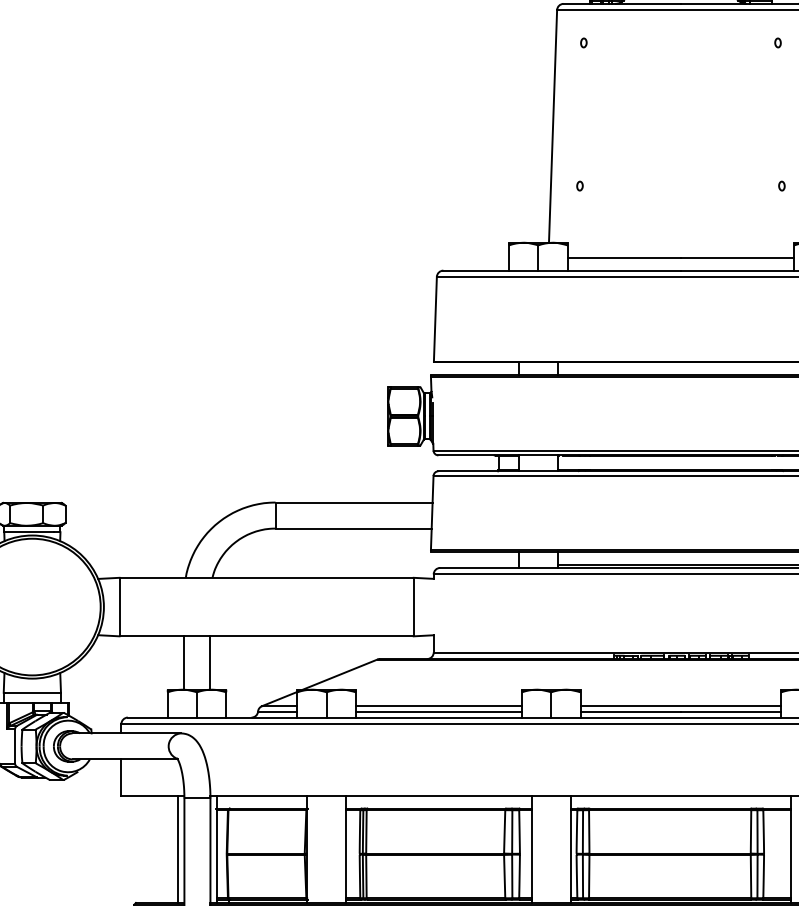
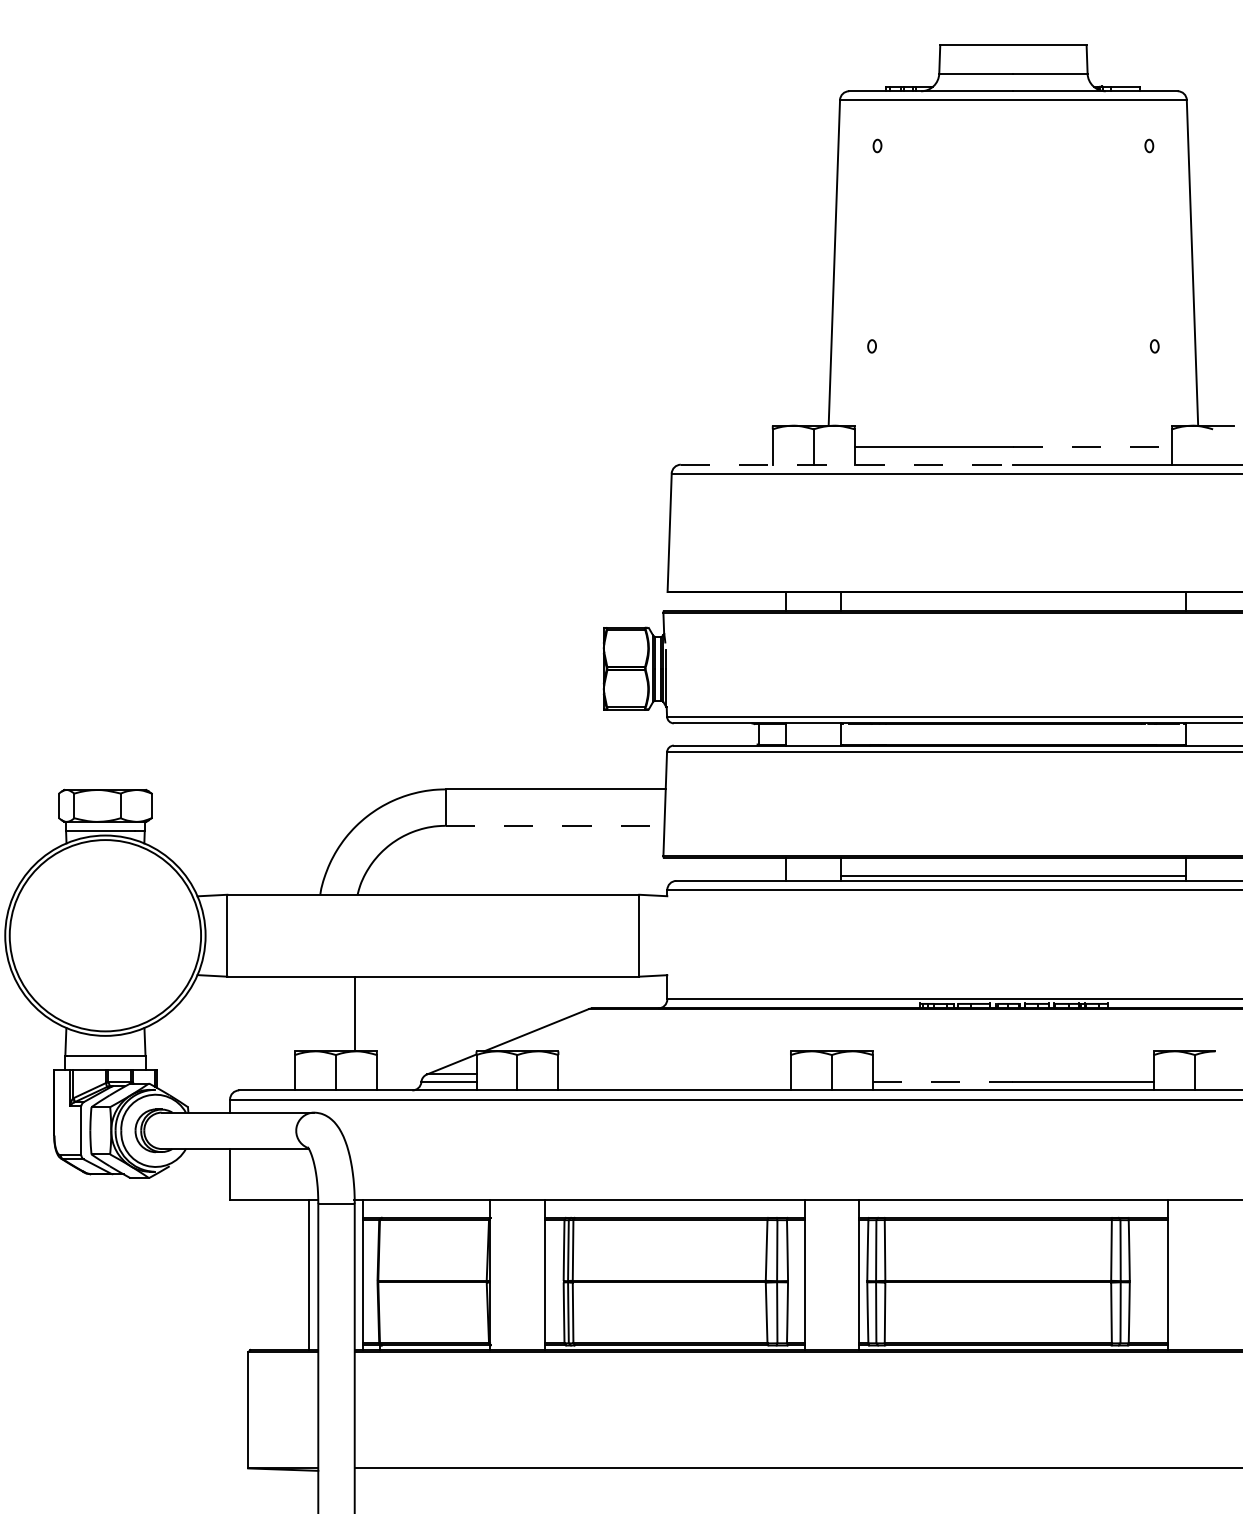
line: (738, 258) -> (1093, 447), solid -> dashed
line: (562, 270) -> (847, 464), solid -> dashed
line: (353, 528) -> (555, 825), solid -> dashed
line: (184, 662) -> (318, 1013), removed
line: (438, 706) -> (674, 1074), removed
line: (681, 706) -> (1013, 1074), removed
line: (438, 711) -> (674, 1082), removed
line: (631, 711) -> (943, 1082), solid -> dashed

